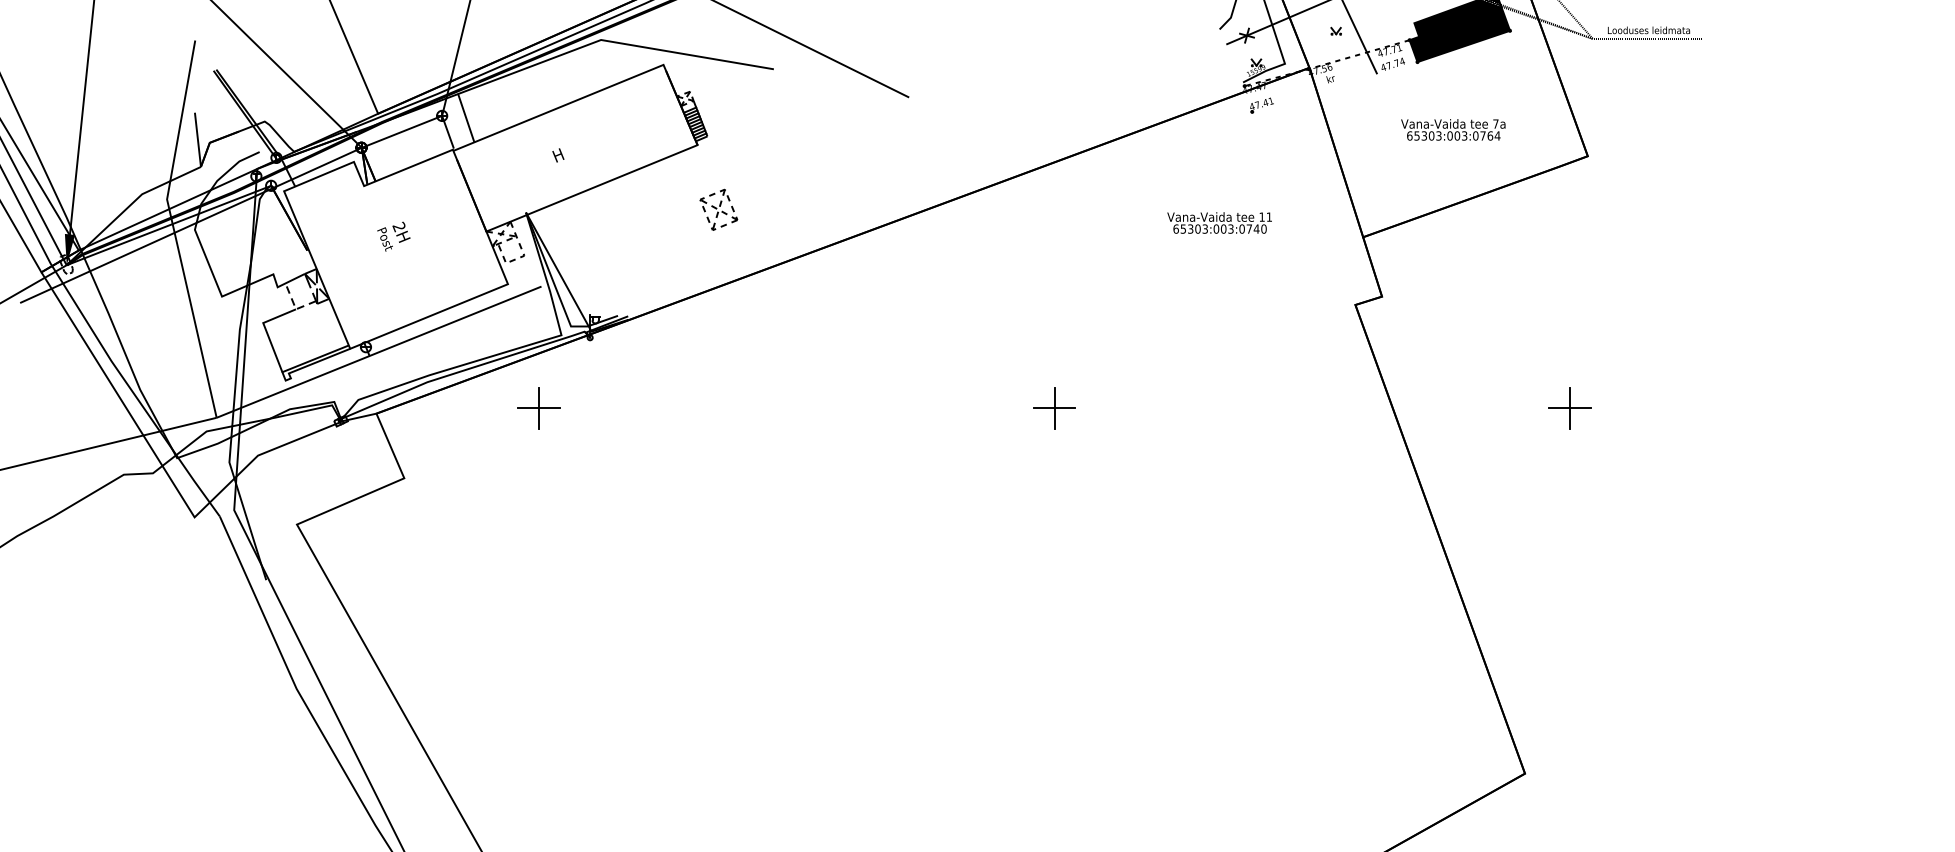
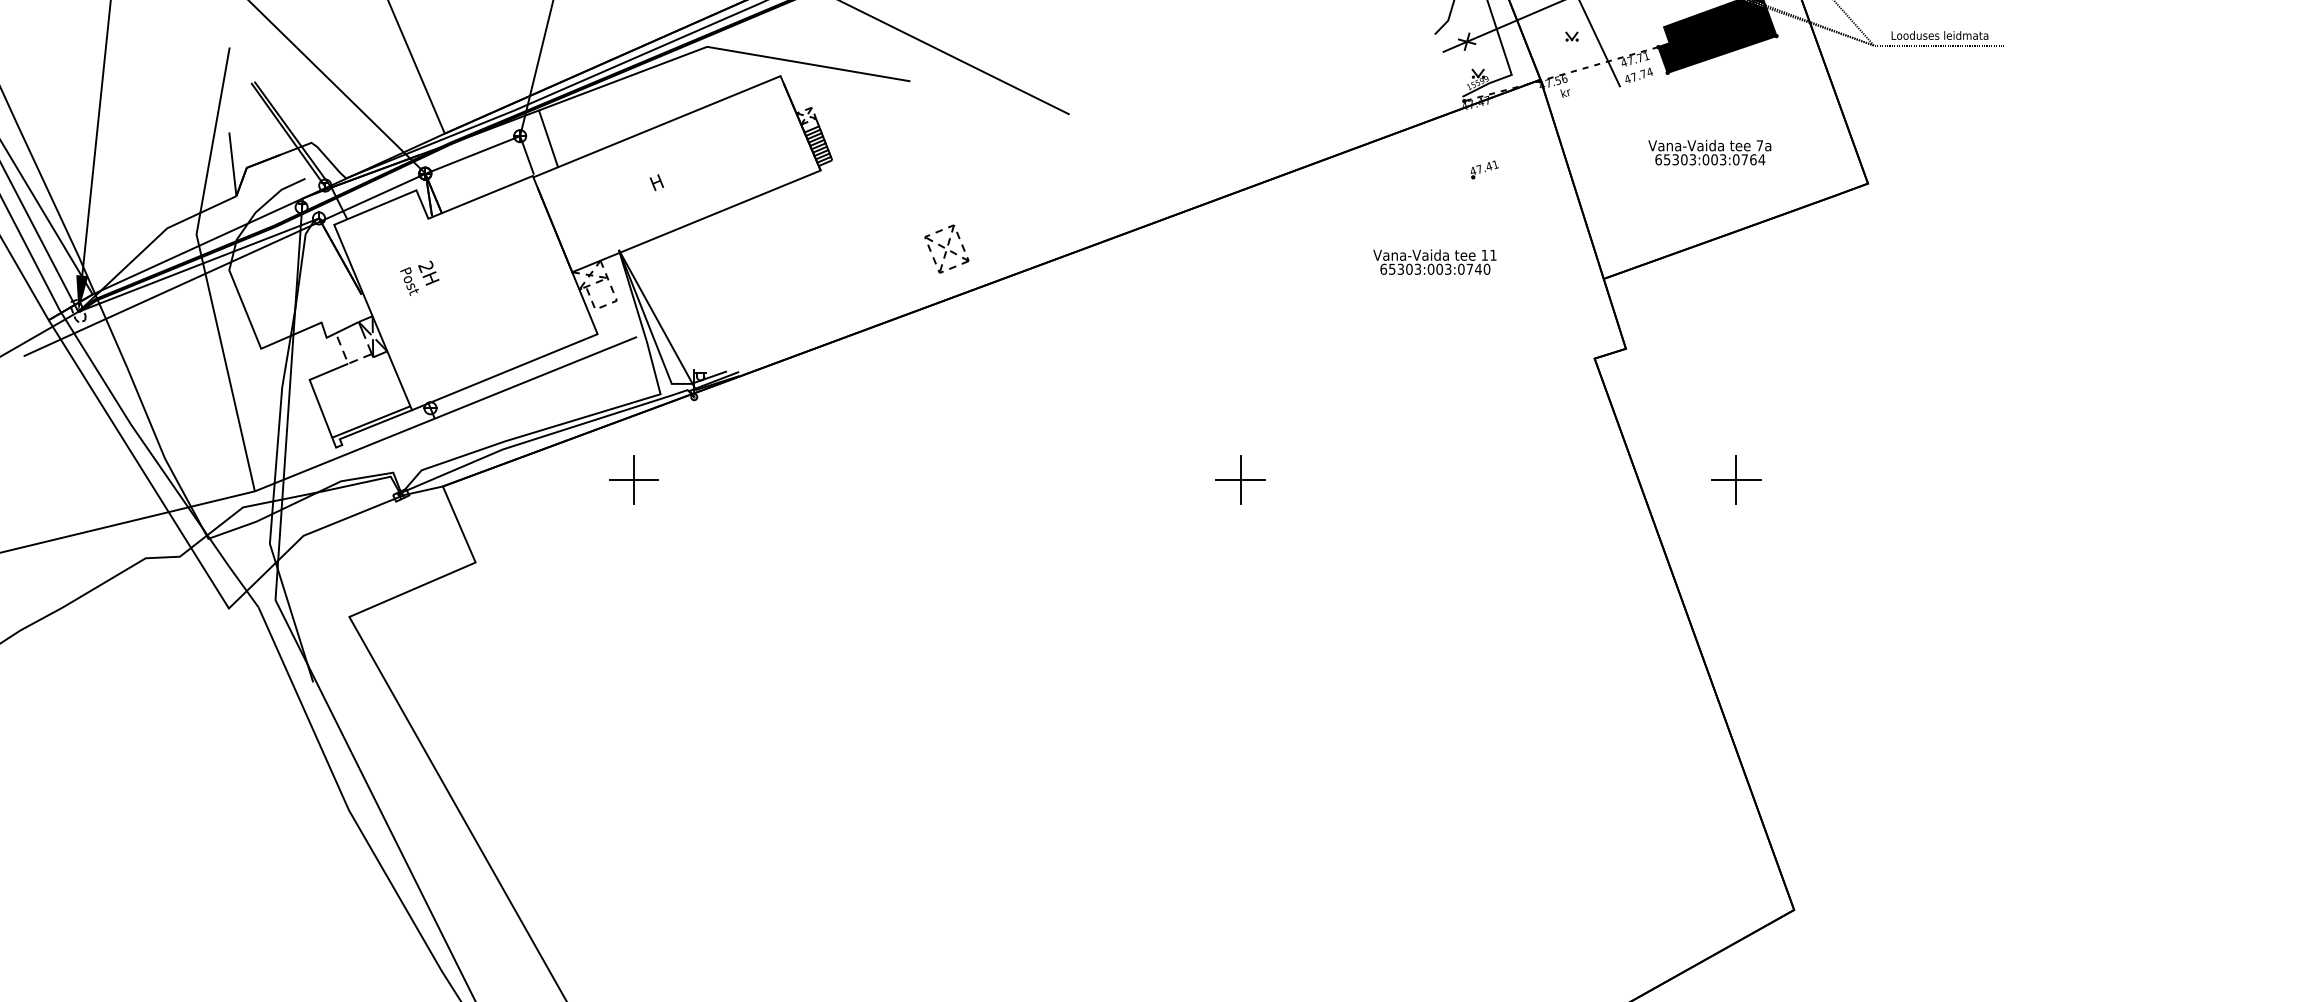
part: (1261, 105) -> (1484, 169), moved
part: (718, 209) -> (946, 248), moved
text: (393, 236) -> (419, 278), moved
part: (1569, 408) -> (1735, 480), moved

